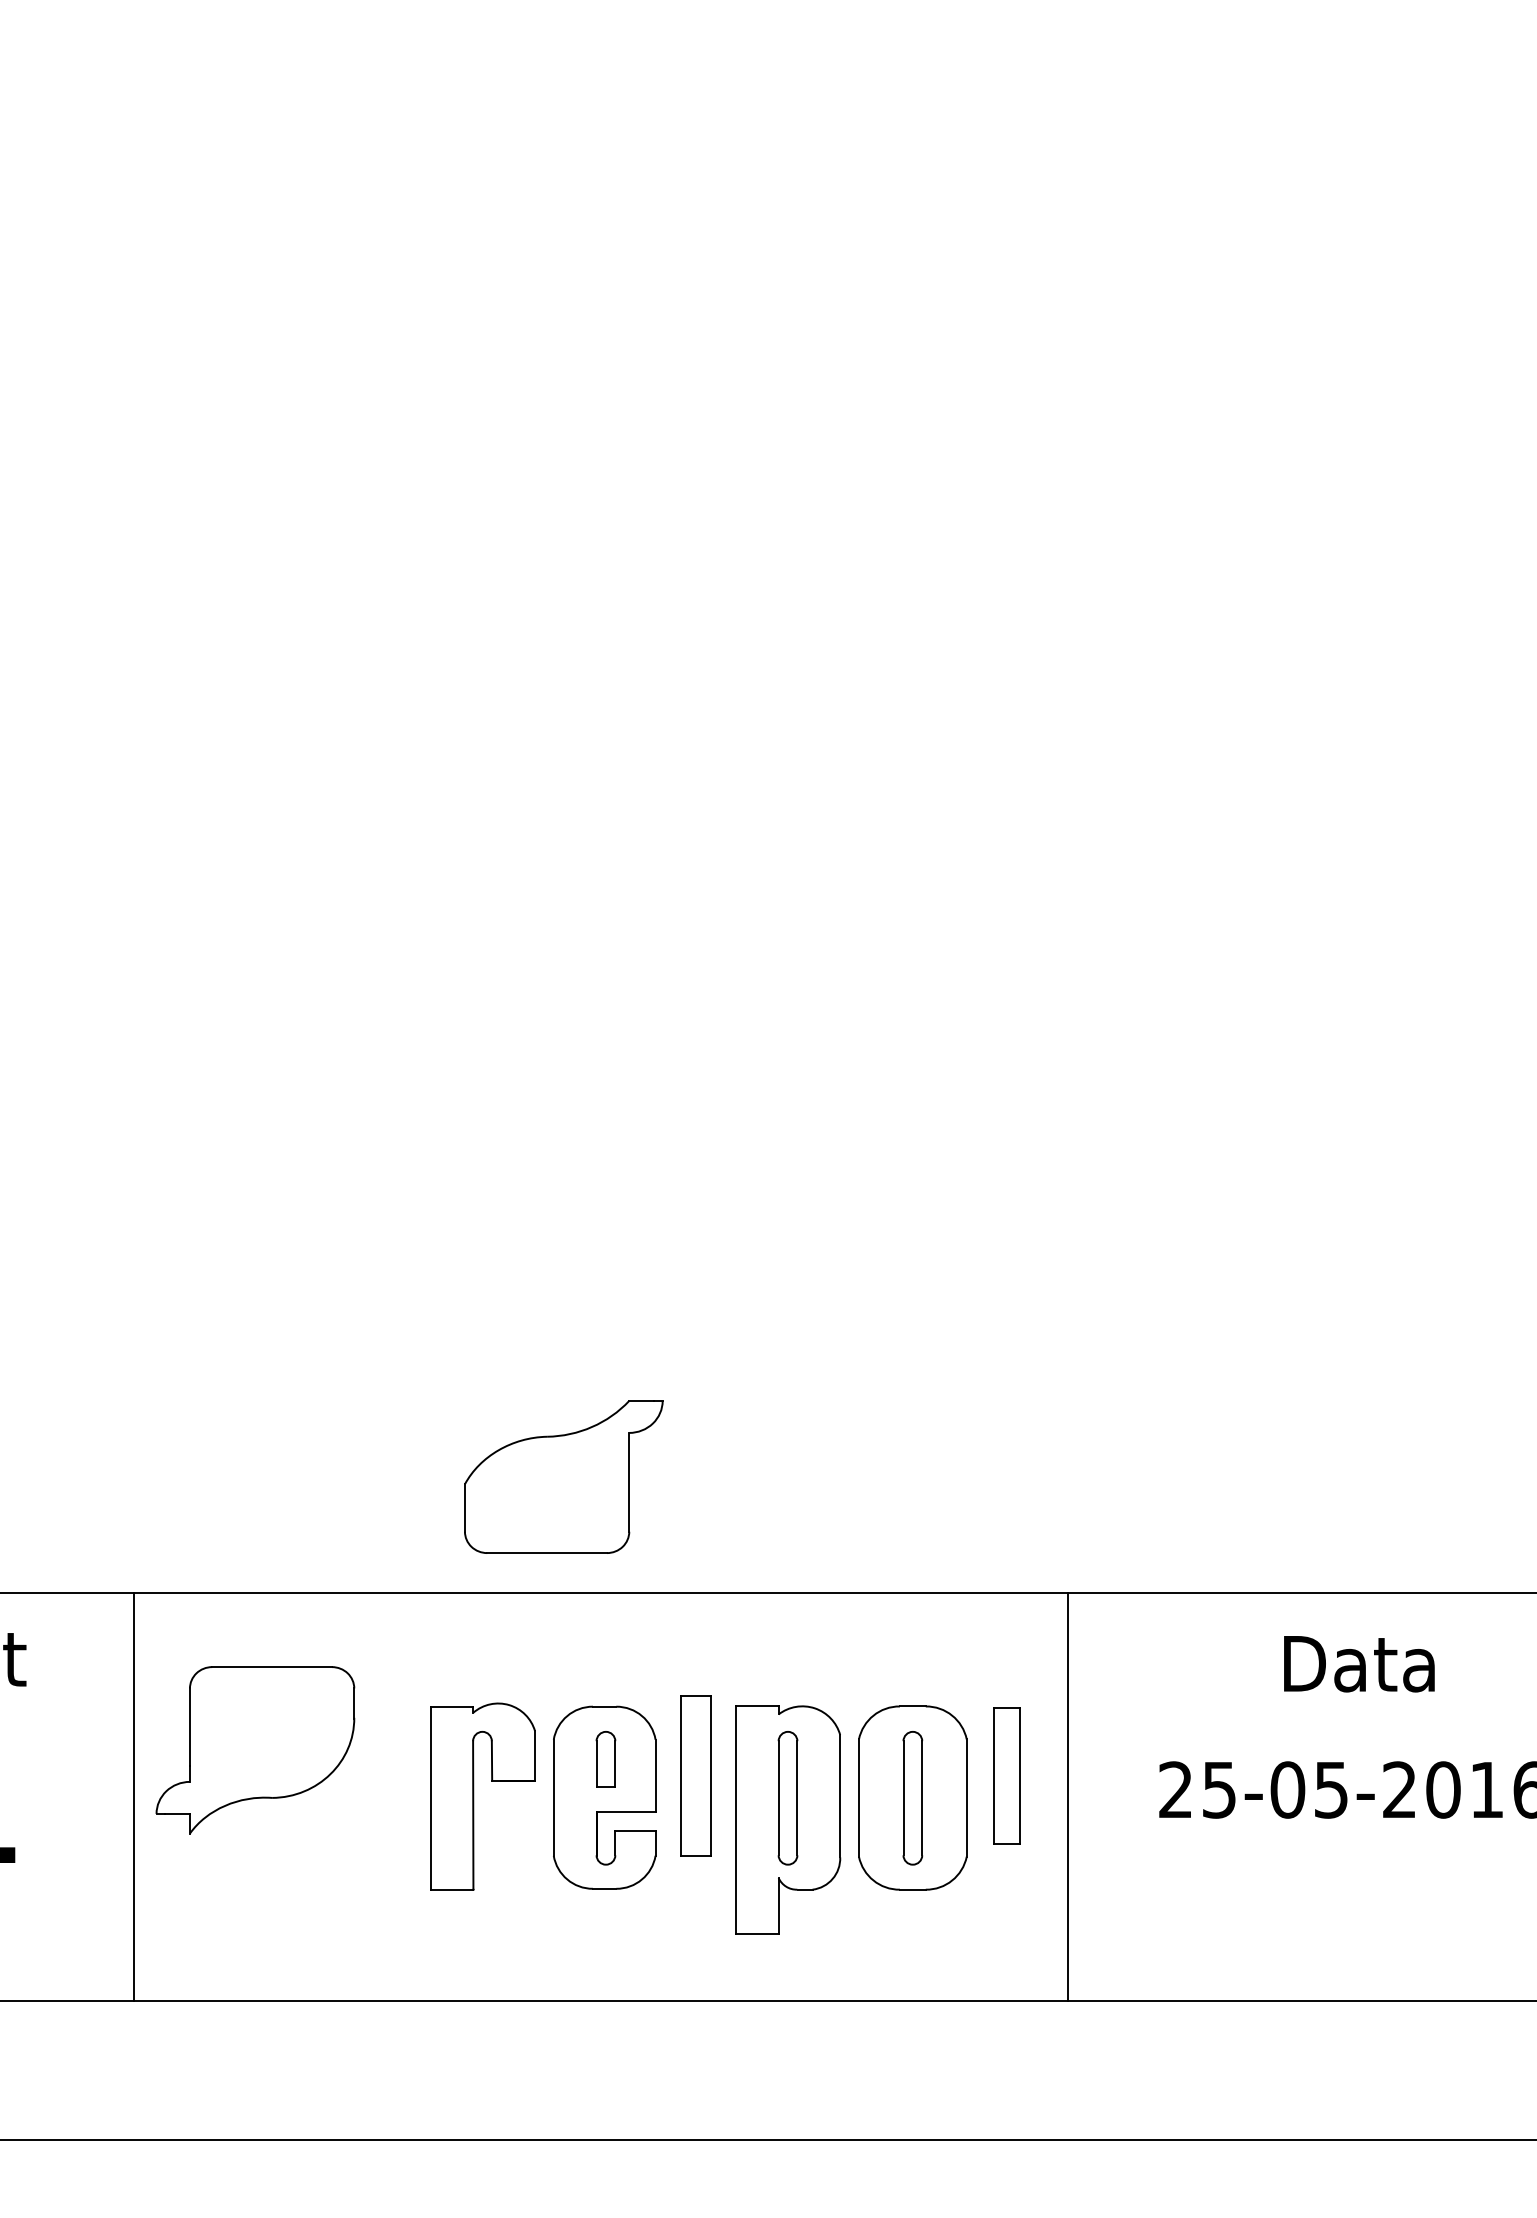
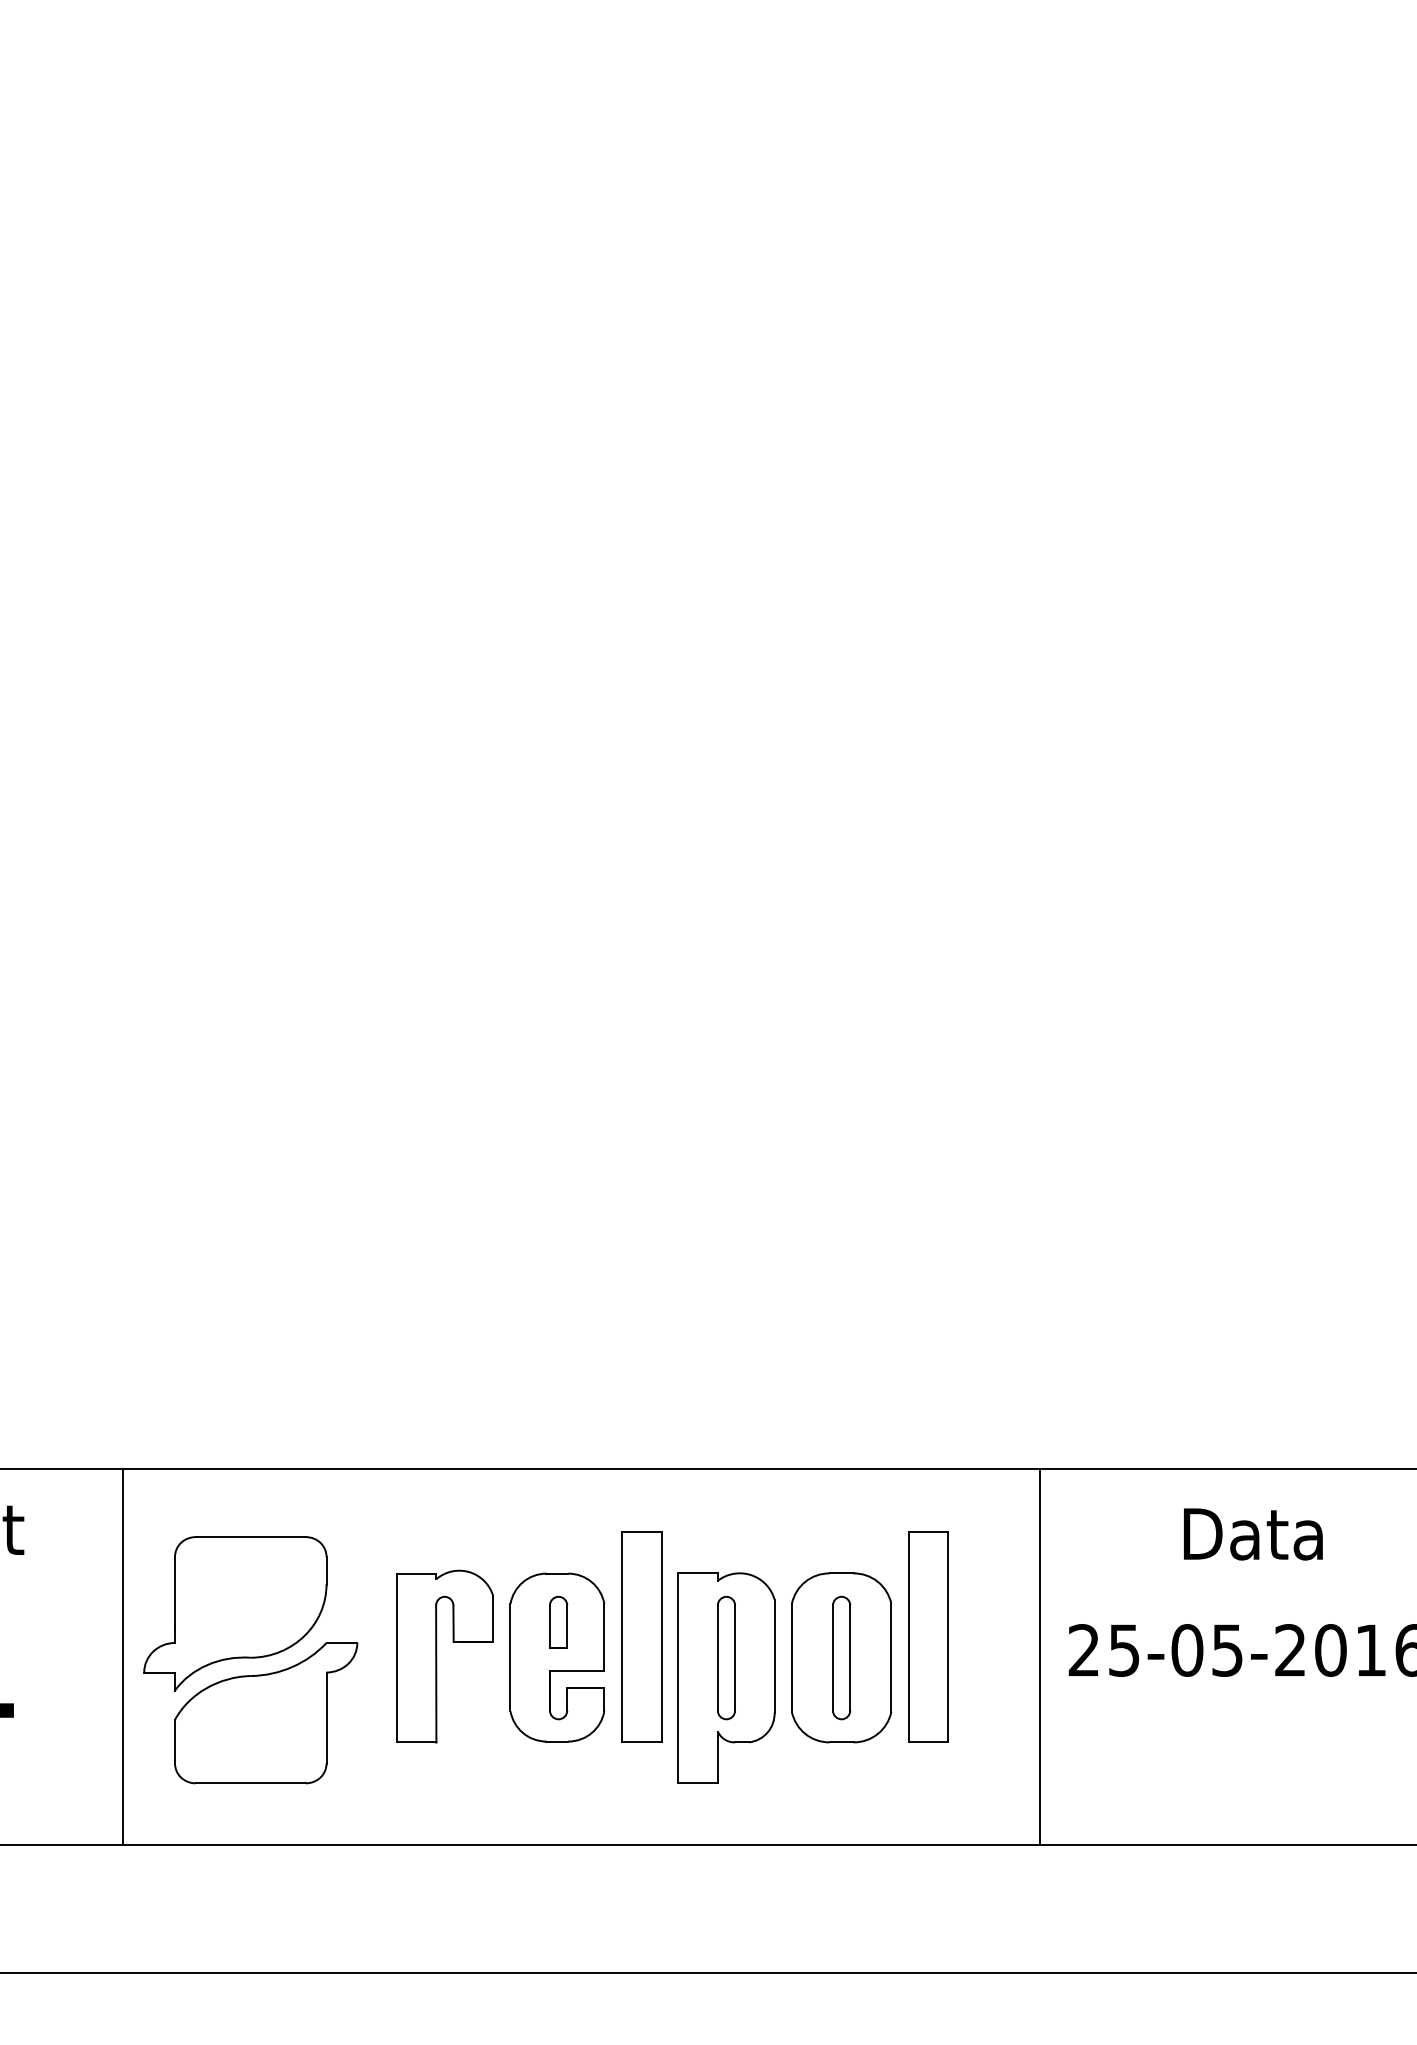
part: (563, 1476) -> (265, 1712), moved
part: (696, 1775) -> (642, 1637), size x1.43
part: (1006, 1775) -> (927, 1637), size x1.67
line: (1067, 1797) -> (1039, 1657), moved

